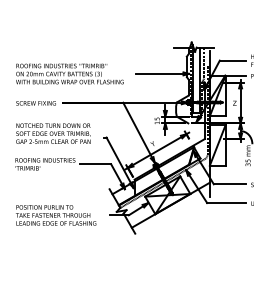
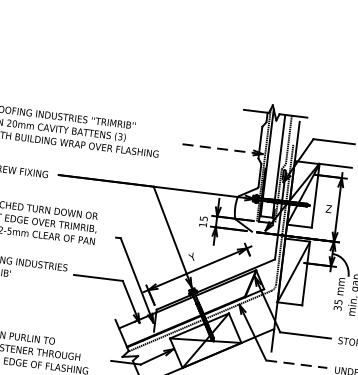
line: (162, 73) -> (220, 148), solid -> dashed
line: (227, 203) -> (297, 365), solid -> dashed

